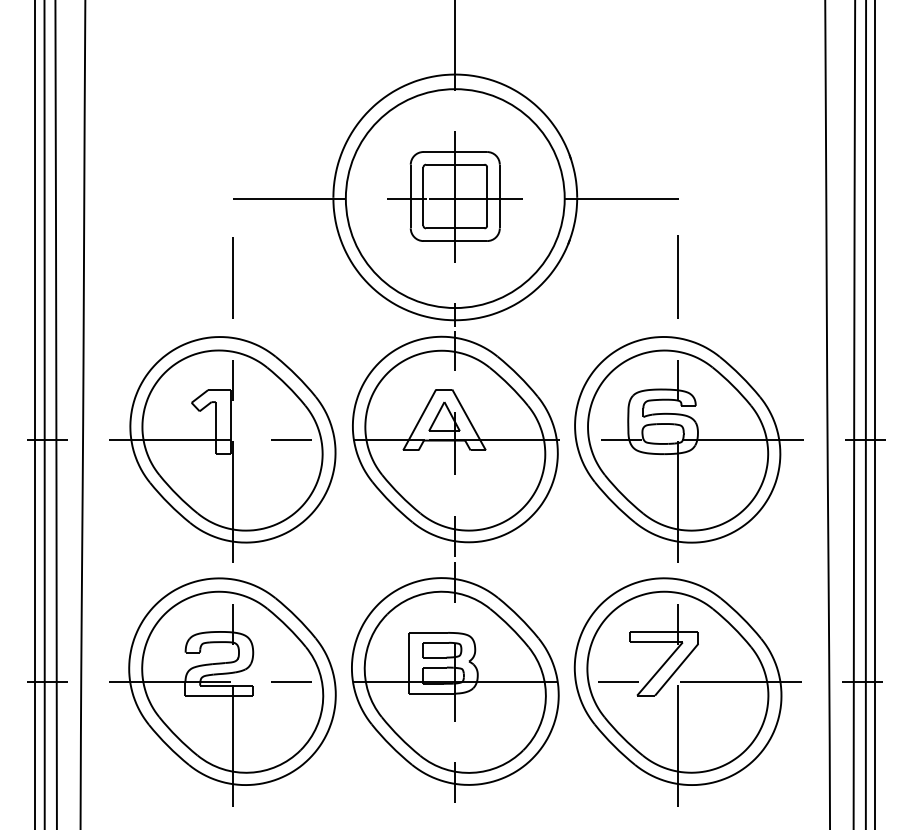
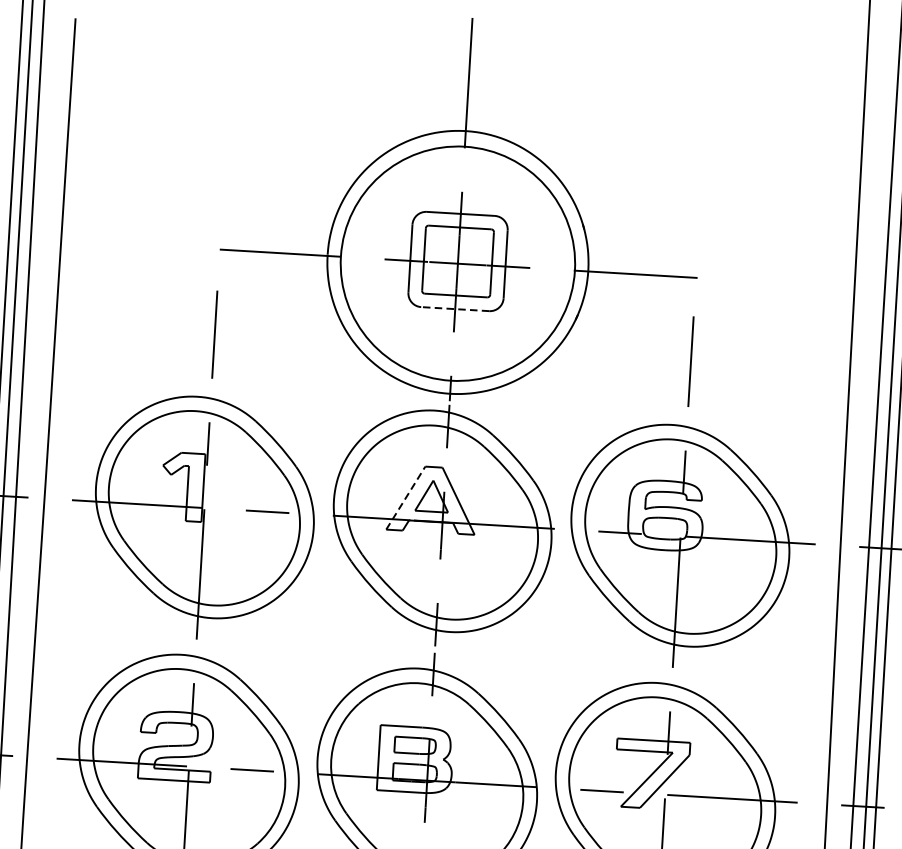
line: (455, 241) -> (455, 309), solid -> dashed
line: (419, 419) -> (405, 497), solid -> dashed

